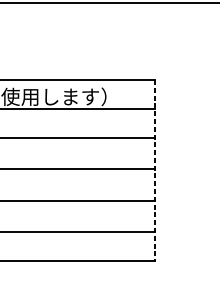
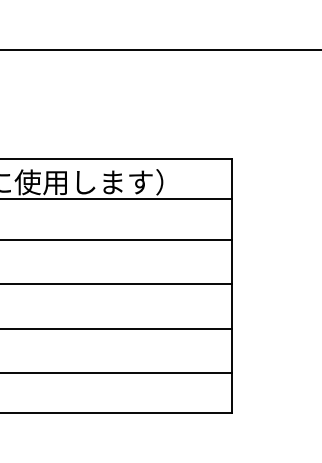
line: (154, 170) -> (231, 286), dashed -> solid

